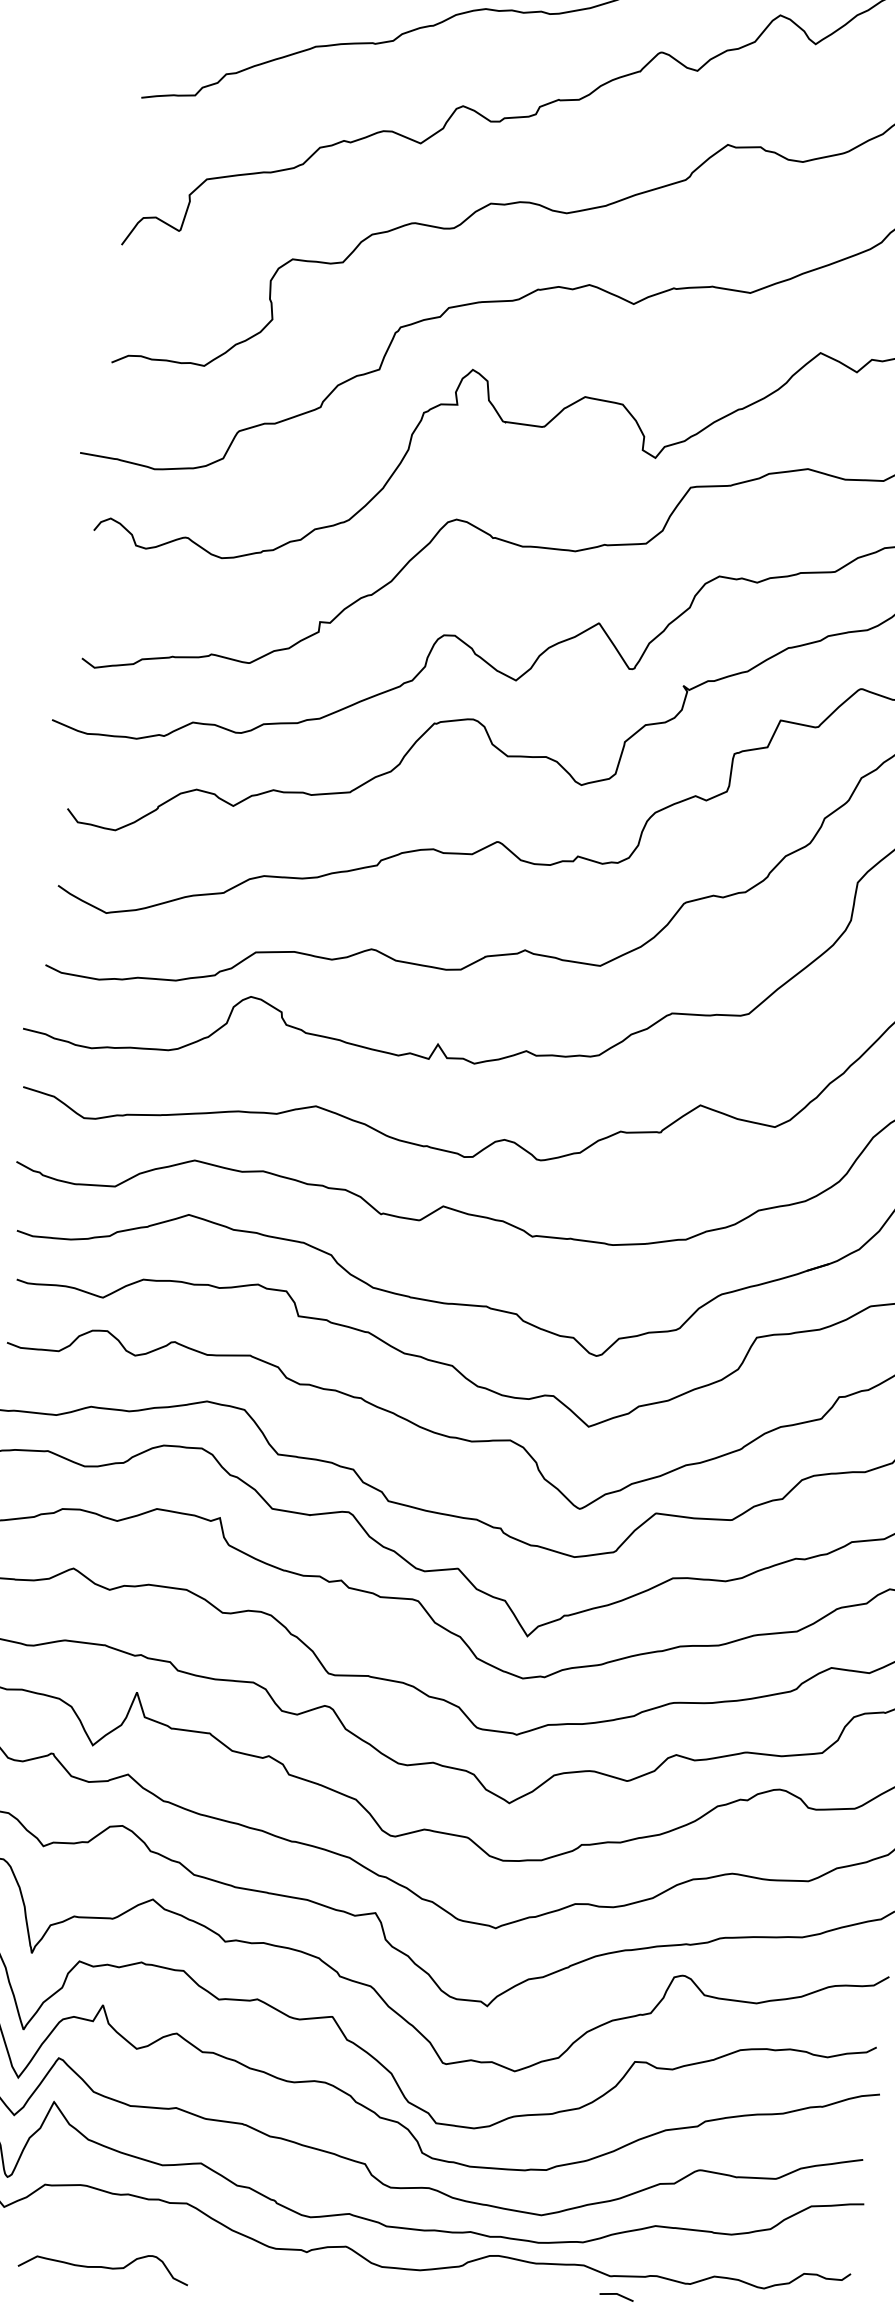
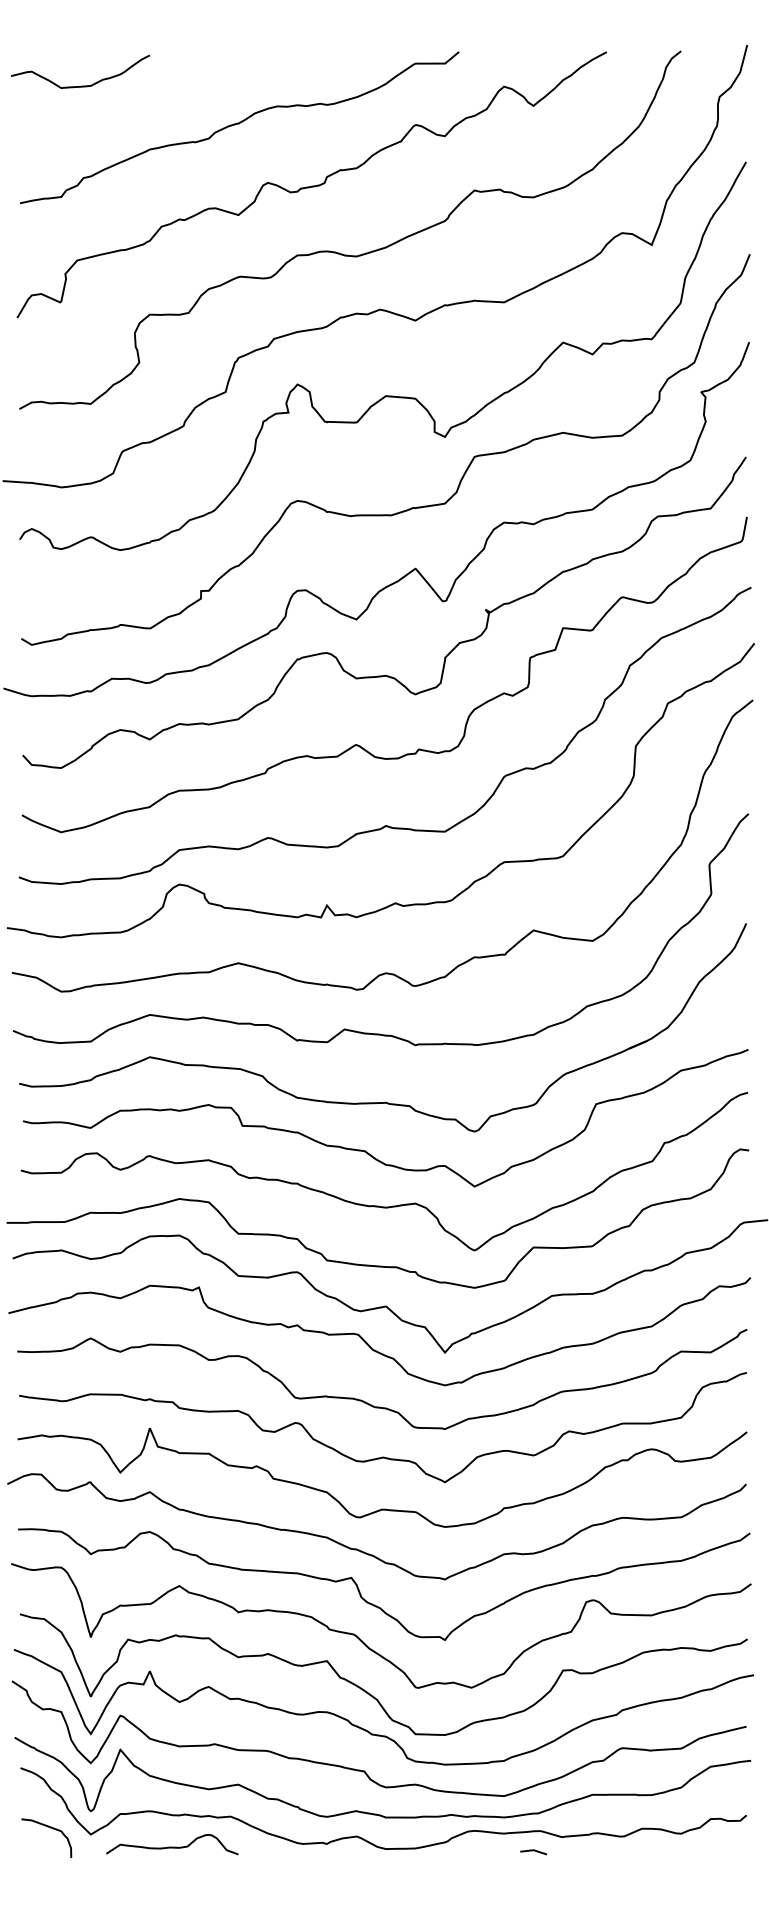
curve: (104, 2265) -> (172, 1846), moved
line: (616, 2295) -> (533, 1851), moved

